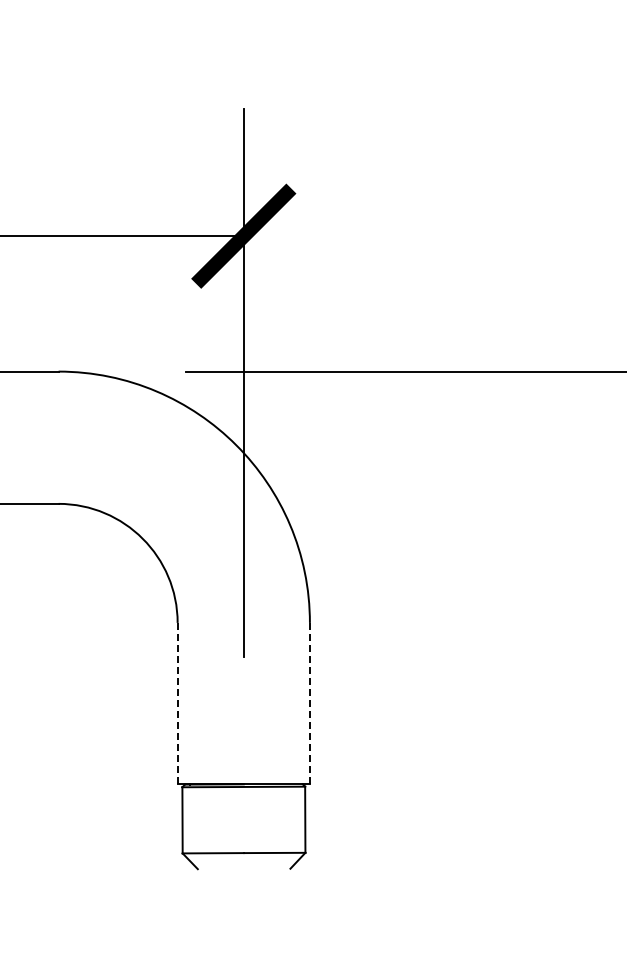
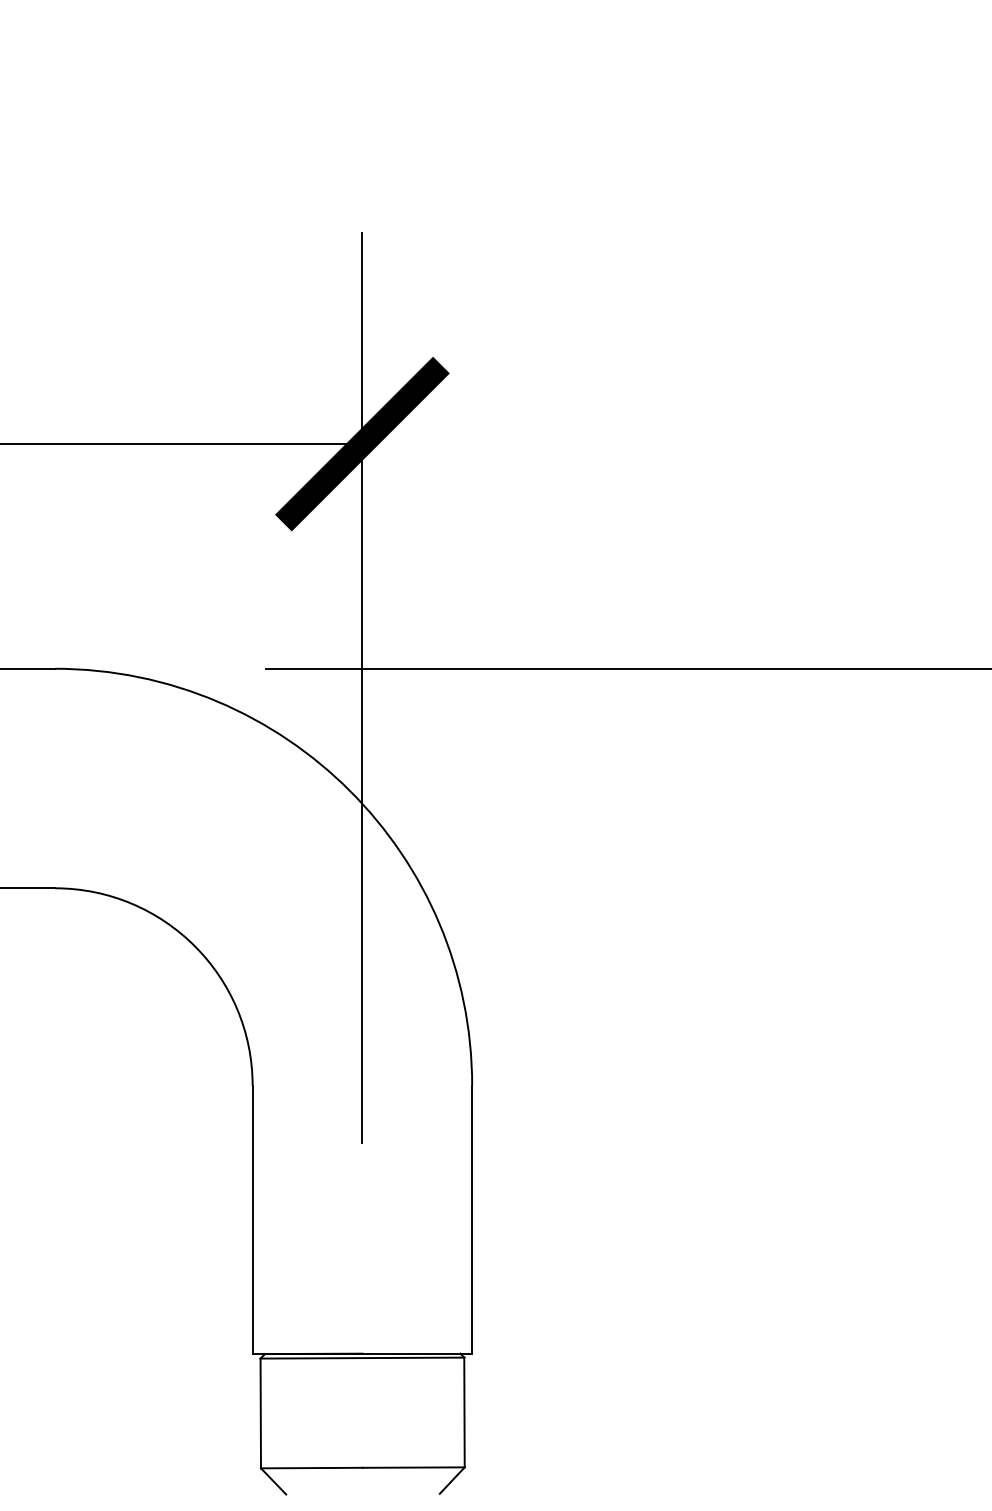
line: (177, 703) -> (252, 1219), dashed -> solid
line: (309, 703) -> (471, 1219), dashed -> solid

